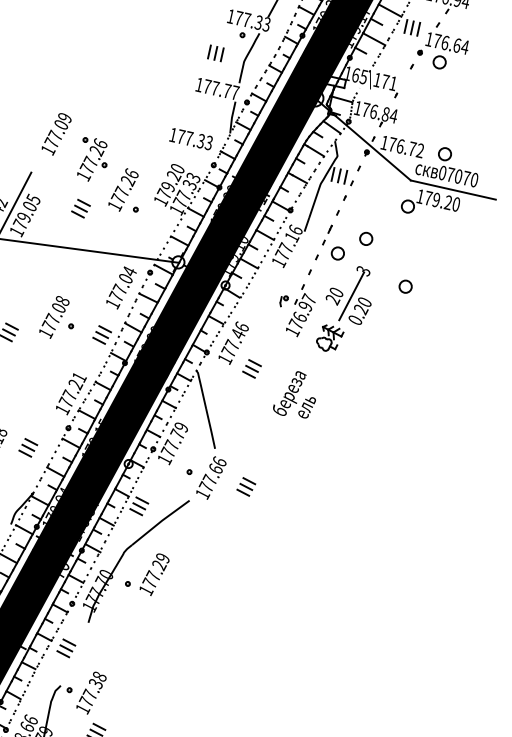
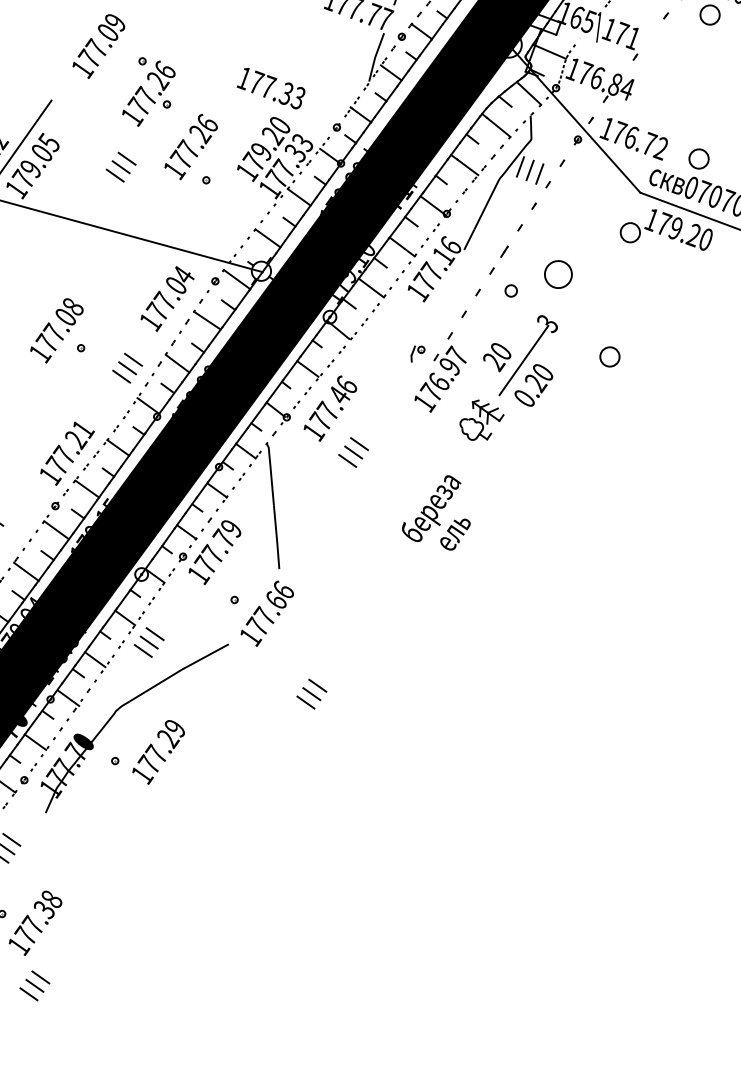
text: (190, 139) -> (270, 88), moved
part: (366, 238) -> (559, 273), size x1.4
part: (337, 253) -> (510, 290), size x0.6
text: (294, 394) -> (438, 510), moved
part: (246, 486) -> (312, 693), moved

